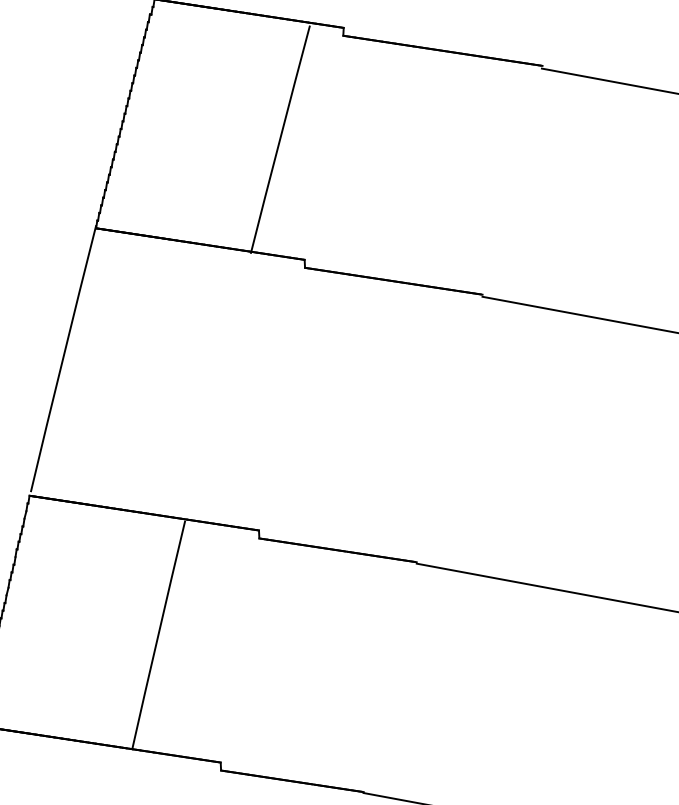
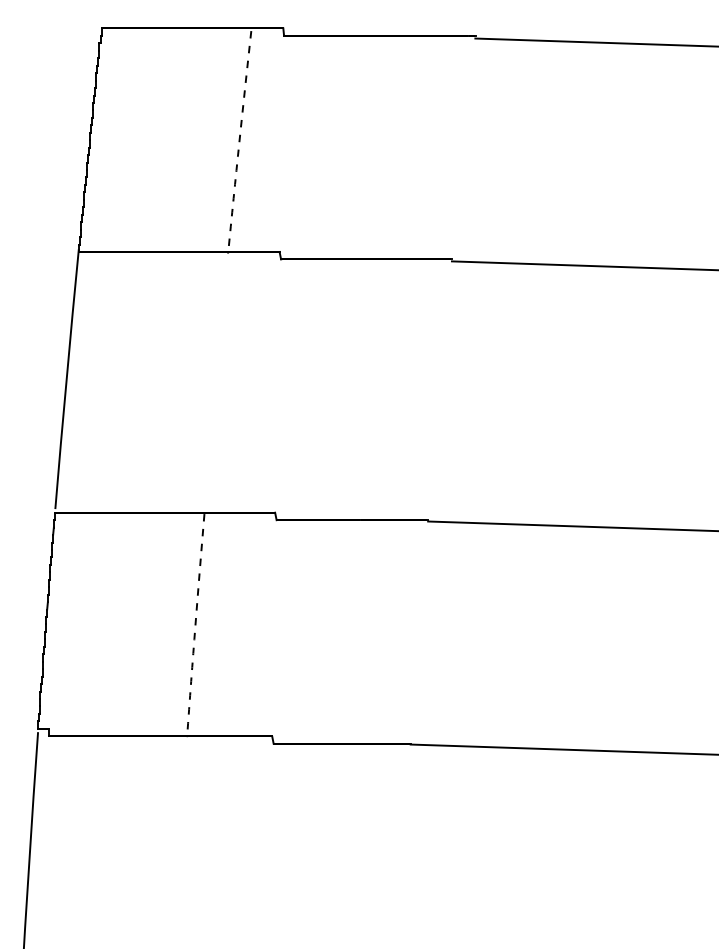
arc: (280, 139) -> (239, 142), solid -> dashed
arc: (158, 635) -> (195, 625), solid -> dashed

